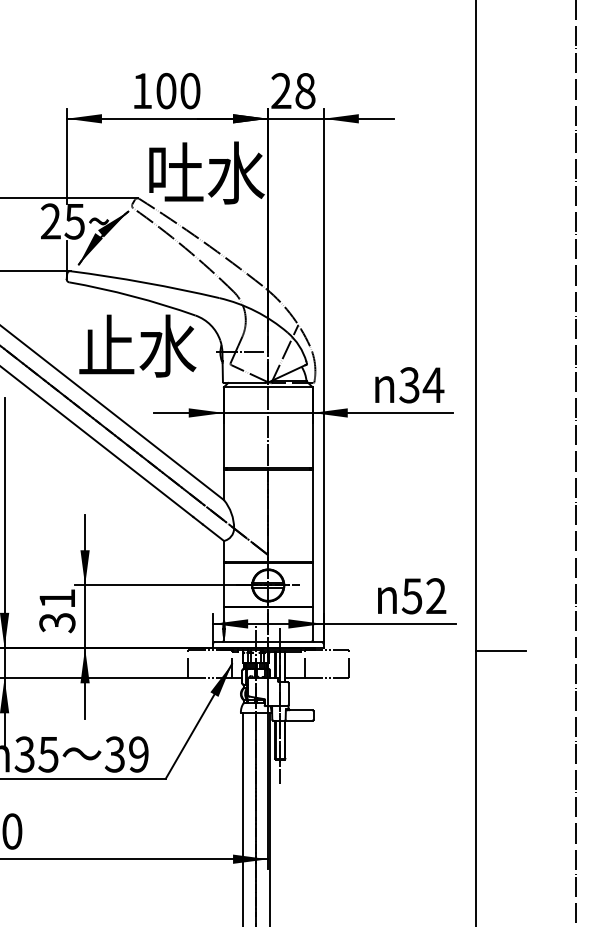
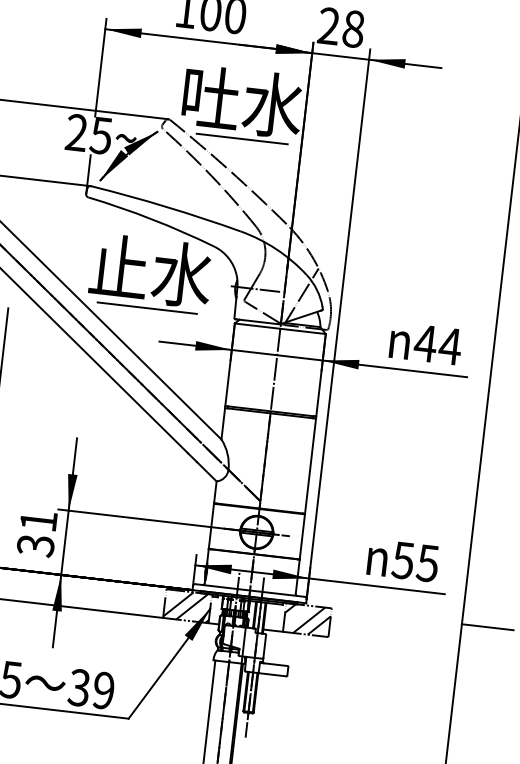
line: (210, 209) -> (242, 139), added
line: (137, 382) -> (146, 308), added
text: (409, 385) -> (425, 343), 34 -> 44
text: (435, 596) -> (427, 563), 52 -> 55
hatch: (209, 664) -> (187, 606), added
hatch: (326, 664) -> (307, 620), added

